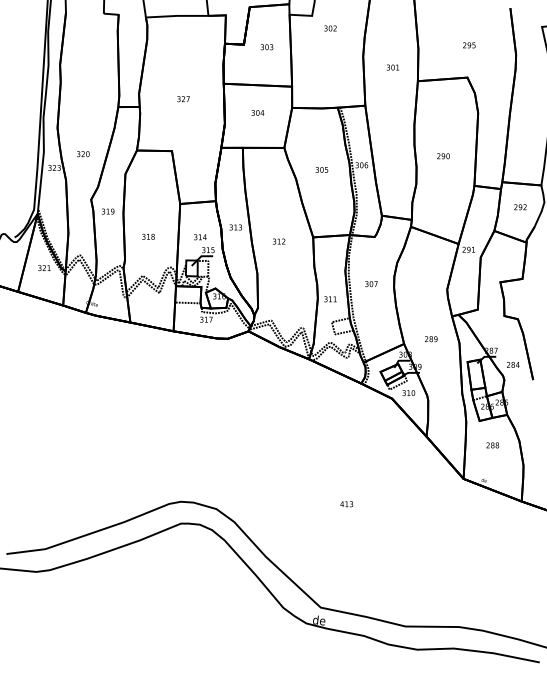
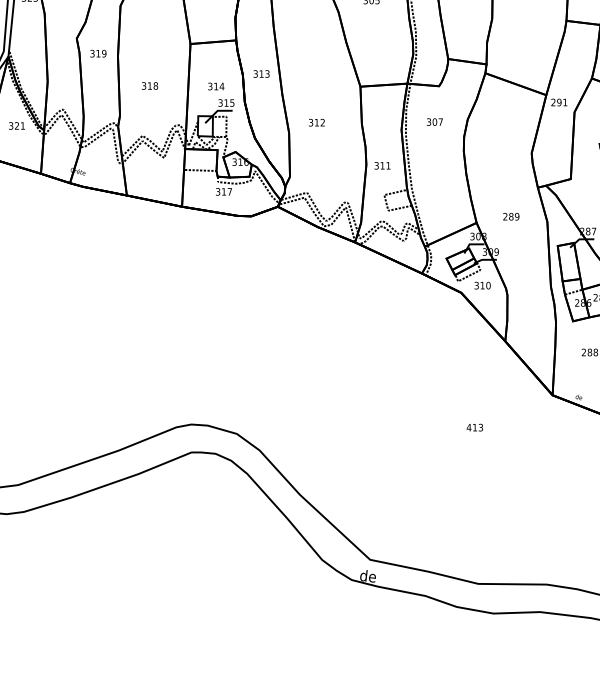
text: (279, 241) -> (317, 122), moved
text: (371, 284) -> (434, 122), moved
text: (346, 504) -> (474, 428), moved

